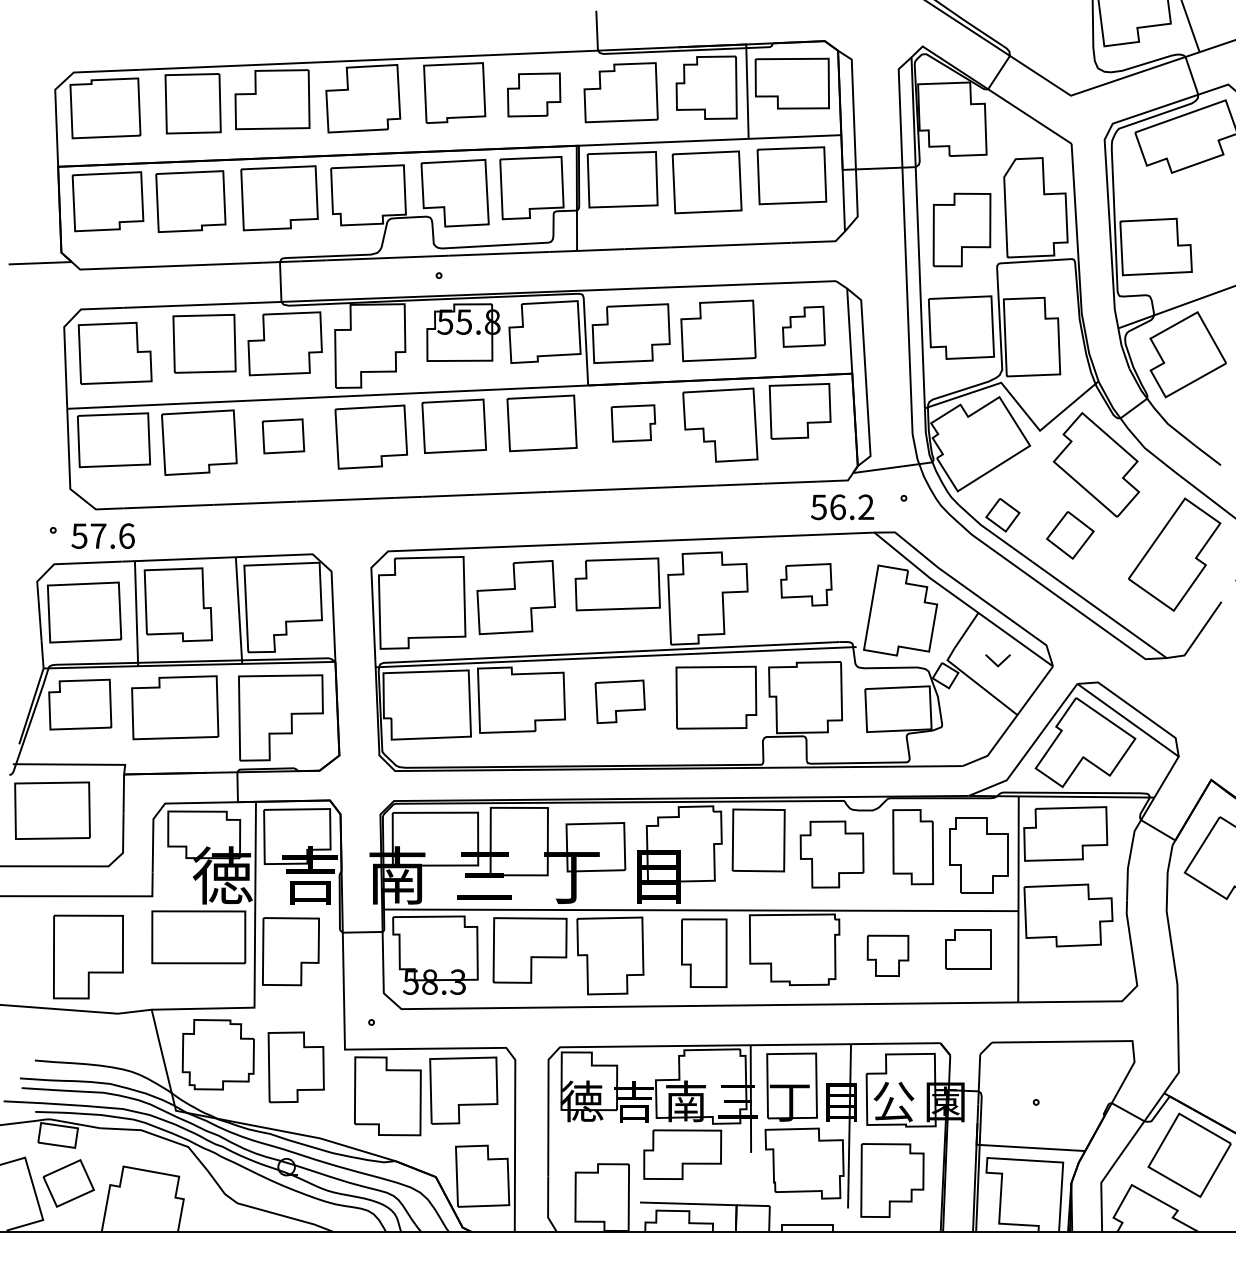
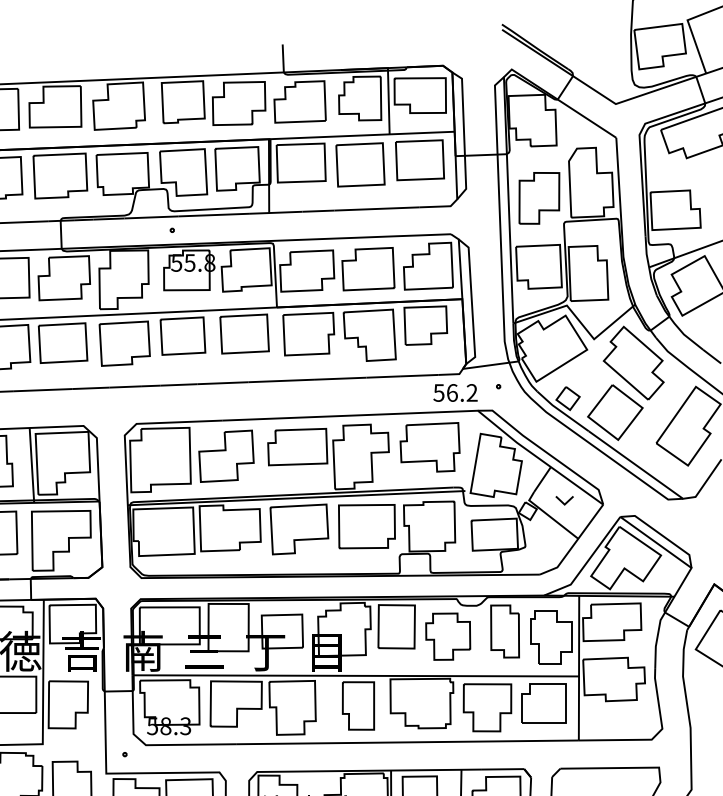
part: (533, 94) -> (238, 103), size x1.43
part: (803, 326) -> (428, 266), size x1.67
part: (633, 423) -> (308, 334), size x1.67
part: (283, 436) -> (63, 343), size x1.67
part: (1070, 535) -> (615, 412), size x1.67
part: (806, 584) -> (430, 447), size x1.67
part: (620, 701) -> (299, 529), size x1.67
part: (968, 949) -> (543, 703), size x1.43
part: (887, 955) -> (487, 707), size x1.67

